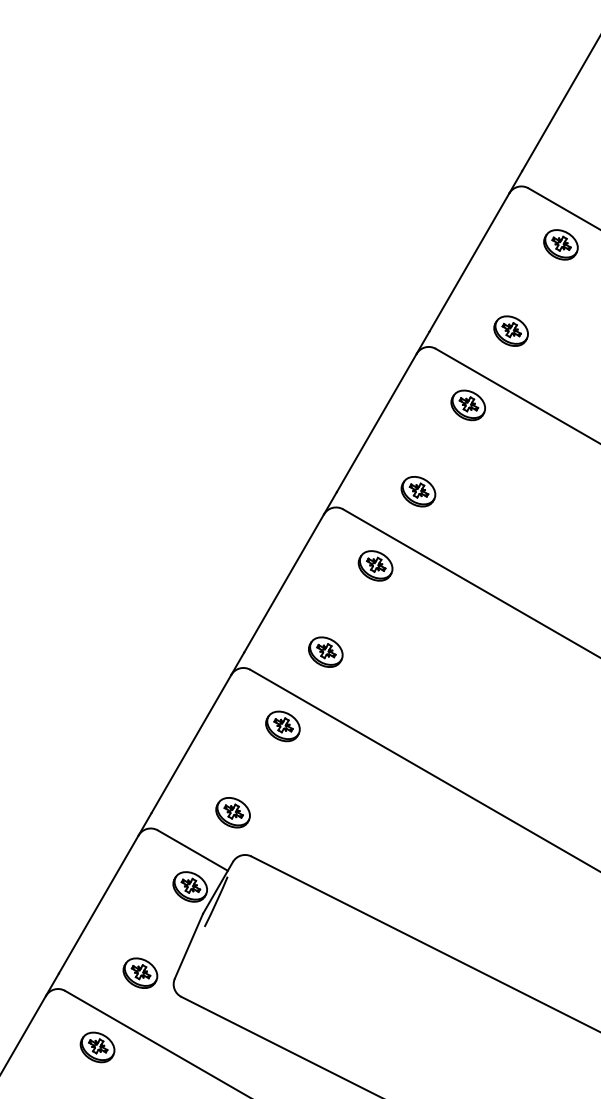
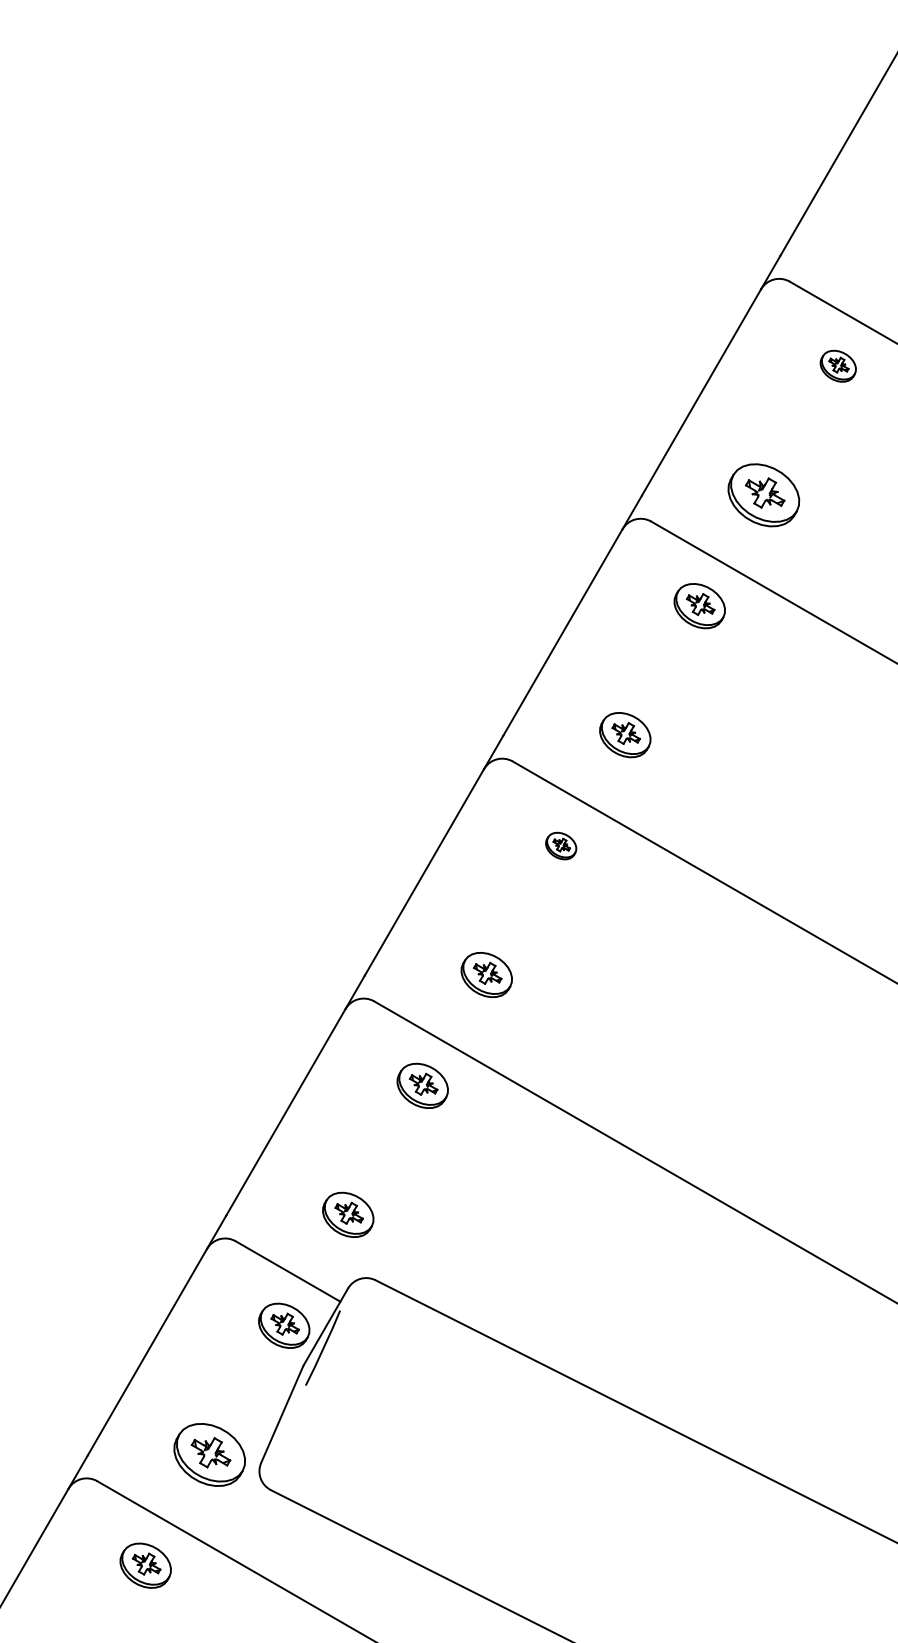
part: (560, 244) -> (837, 365), size x0.7
part: (510, 330) -> (762, 494), size x1.4
part: (375, 565) -> (561, 845), size x0.6
part: (140, 972) -> (209, 1453), size x1.4

